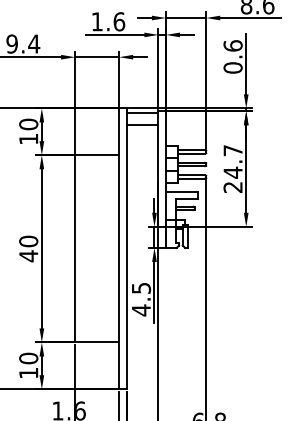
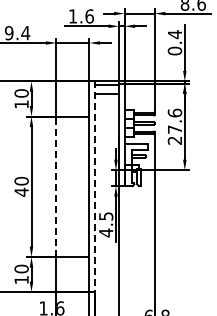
text: (232, 45) -> (174, 34), 0.6 -> 0.4
text: (232, 161) -> (174, 121), 24.7 -> 27.6
line: (75, 248) -> (56, 186), solid -> dashed
line: (127, 249) -> (95, 187), solid -> dashed

